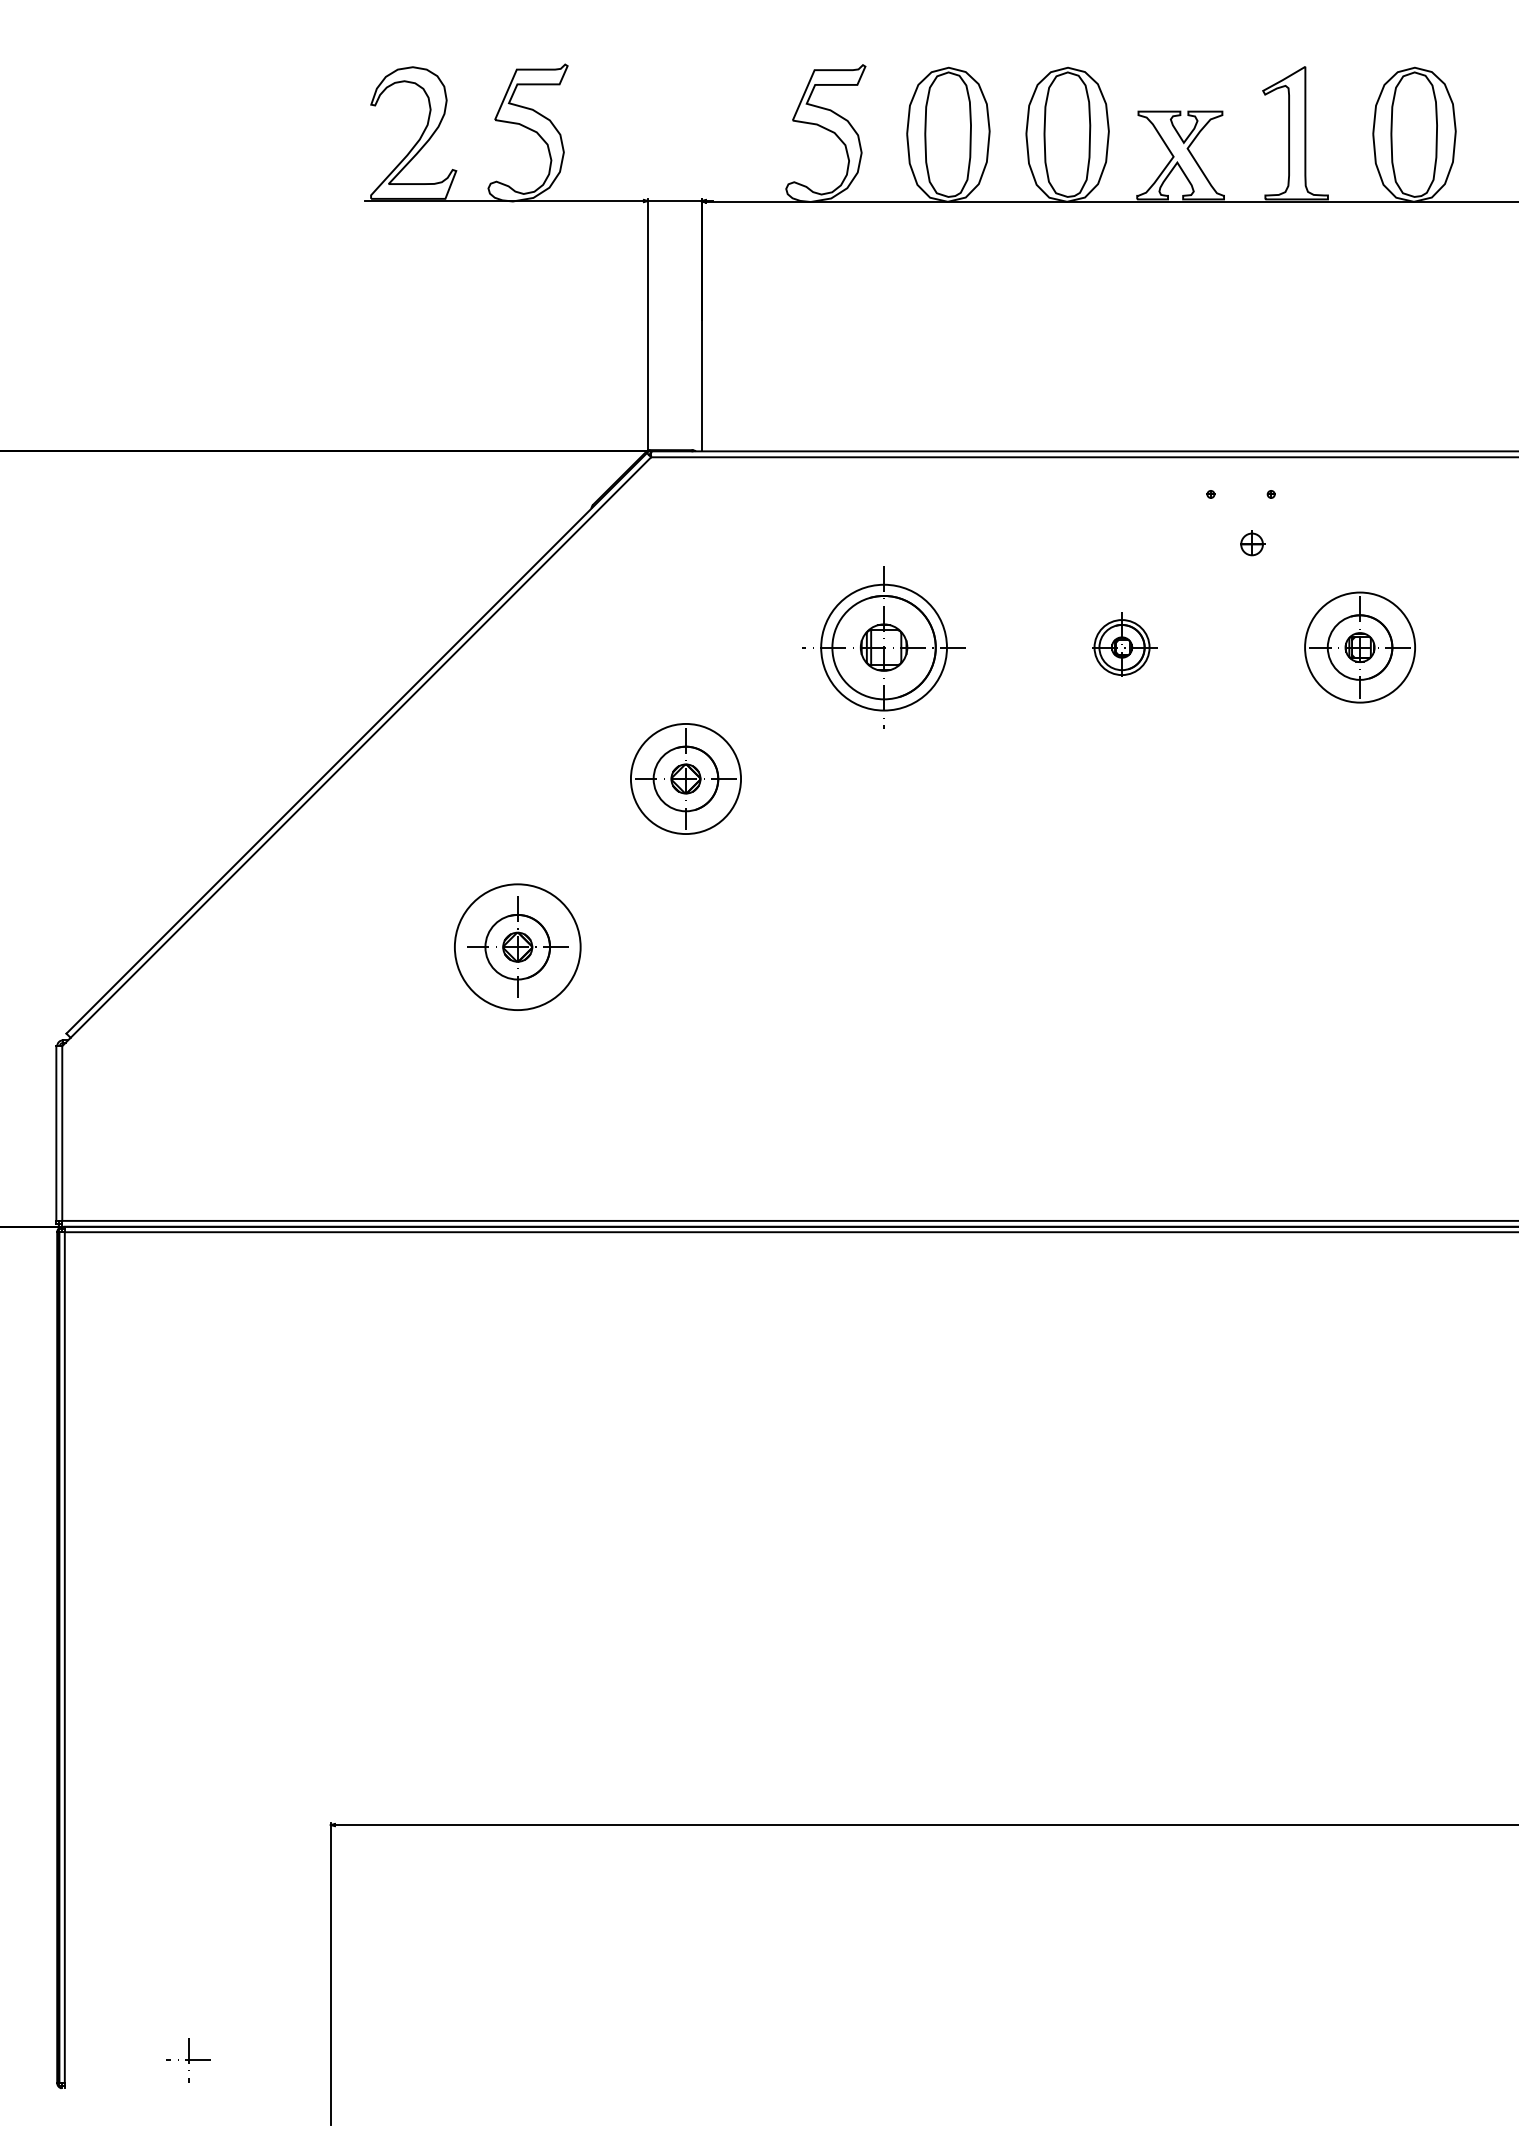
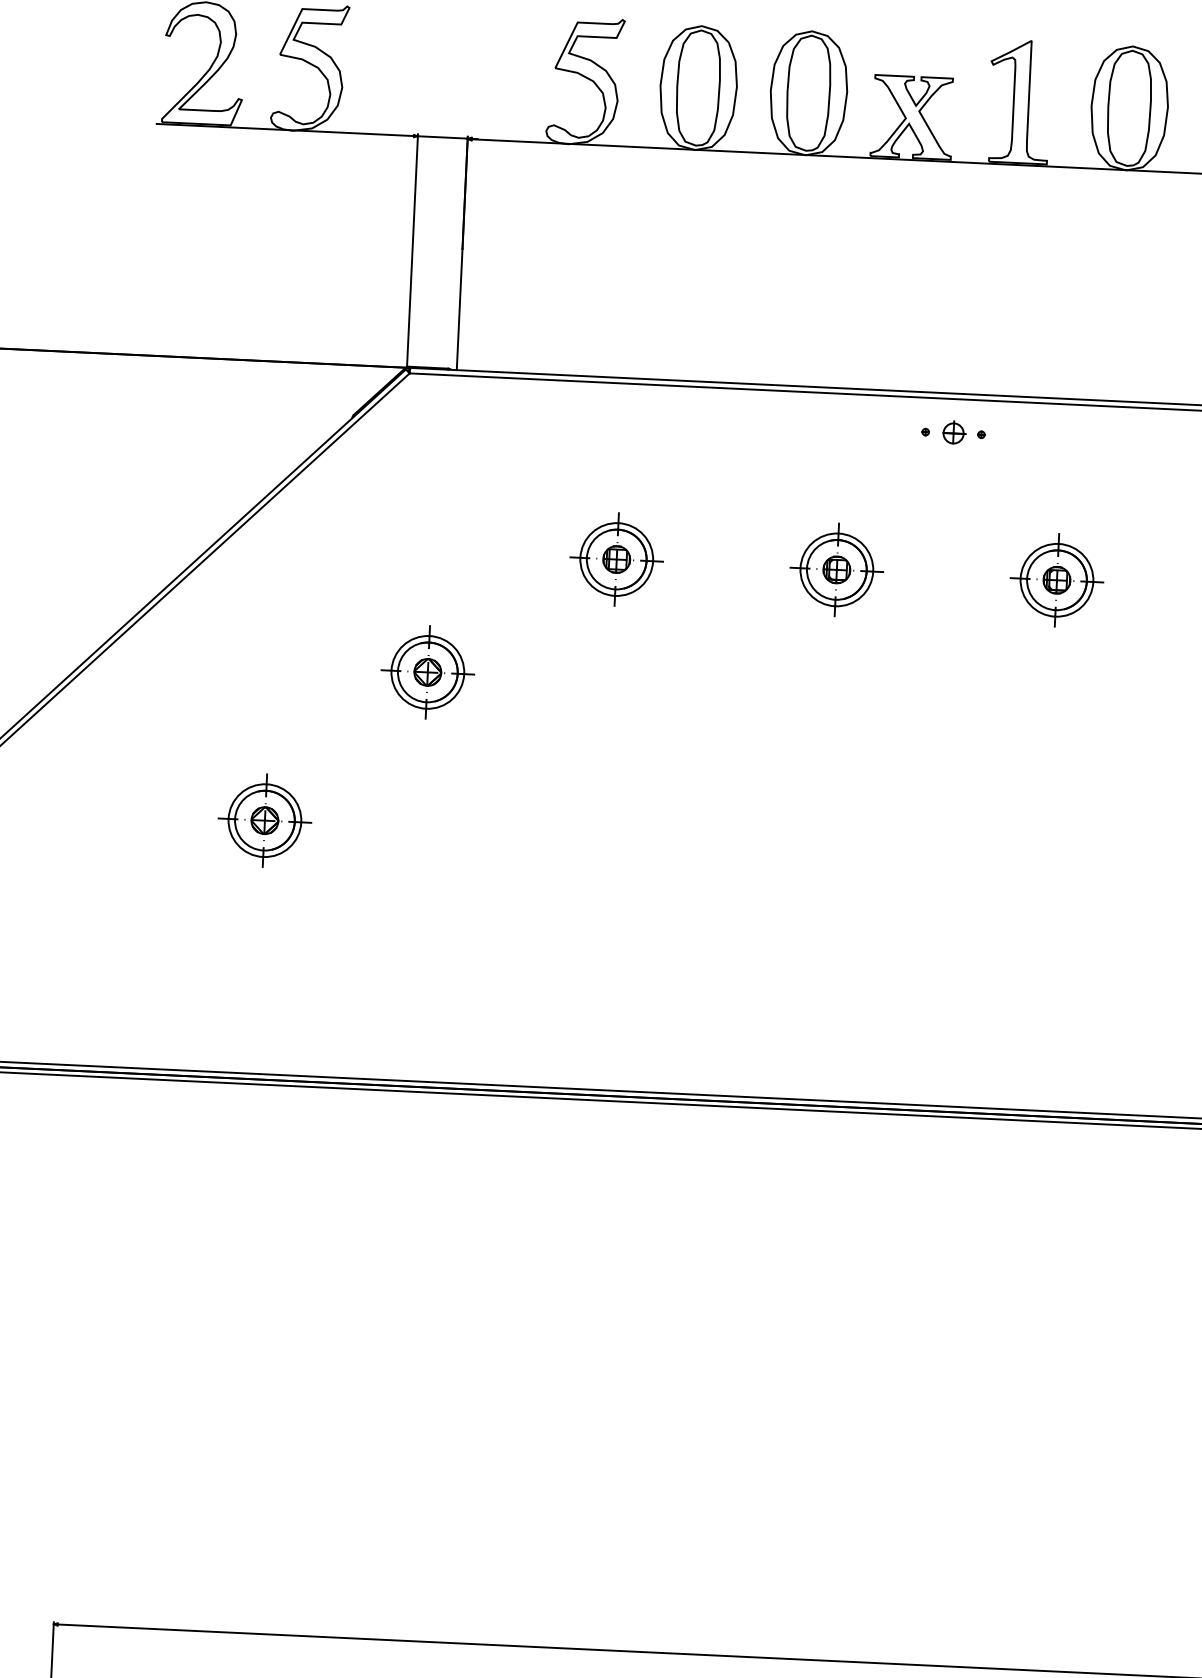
part: (1252, 543) -> (954, 432), moved
part: (883, 647) -> (616, 559), size x0.62
part: (1121, 647) -> (836, 569), size x1.43
circle: (1359, 647) -> (1056, 580), size x0.71
circle: (685, 778) -> (427, 671), size x0.71
circle: (517, 946) -> (264, 819), size x0.62

